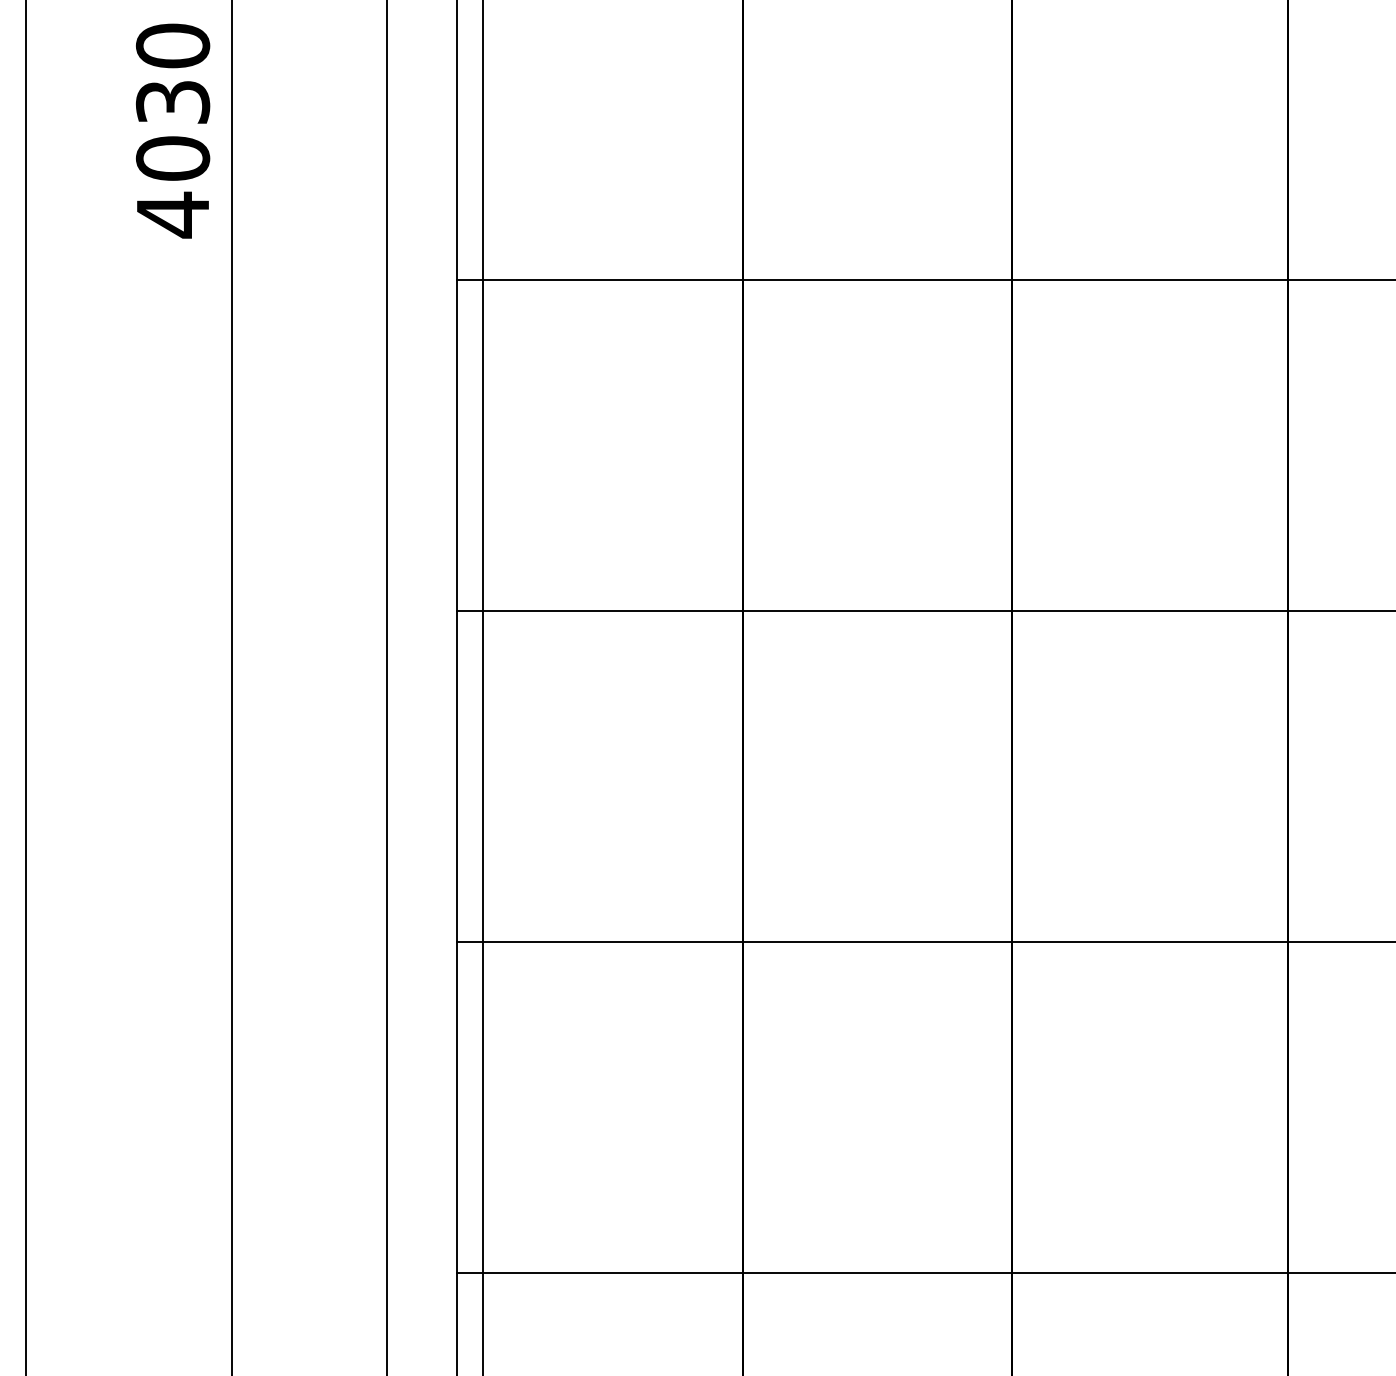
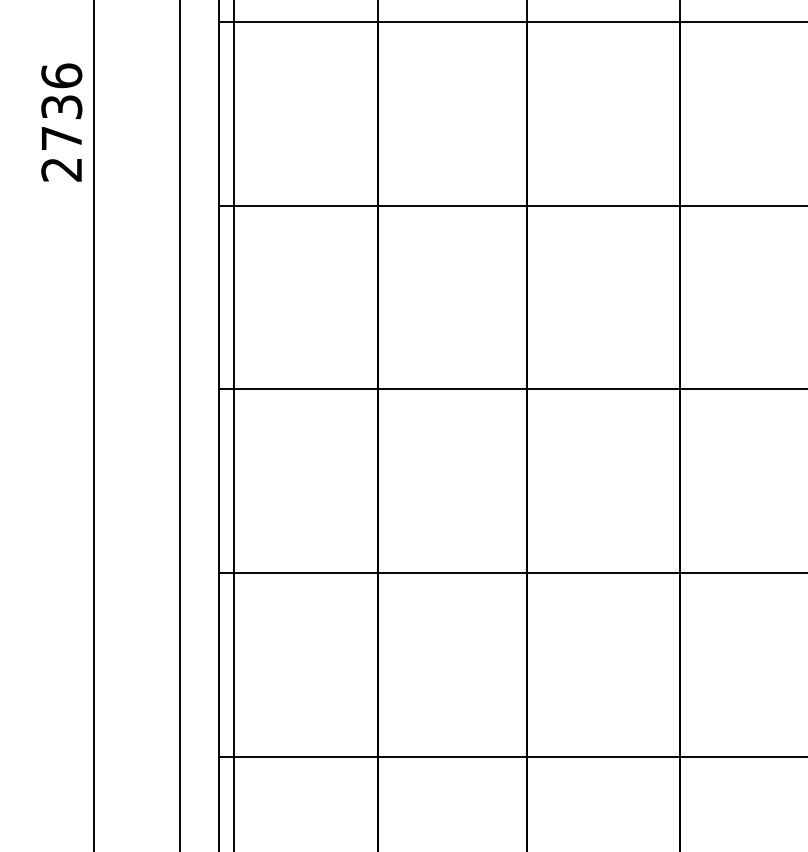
text: (172, 129) -> (61, 122), 4030 -> 2736

